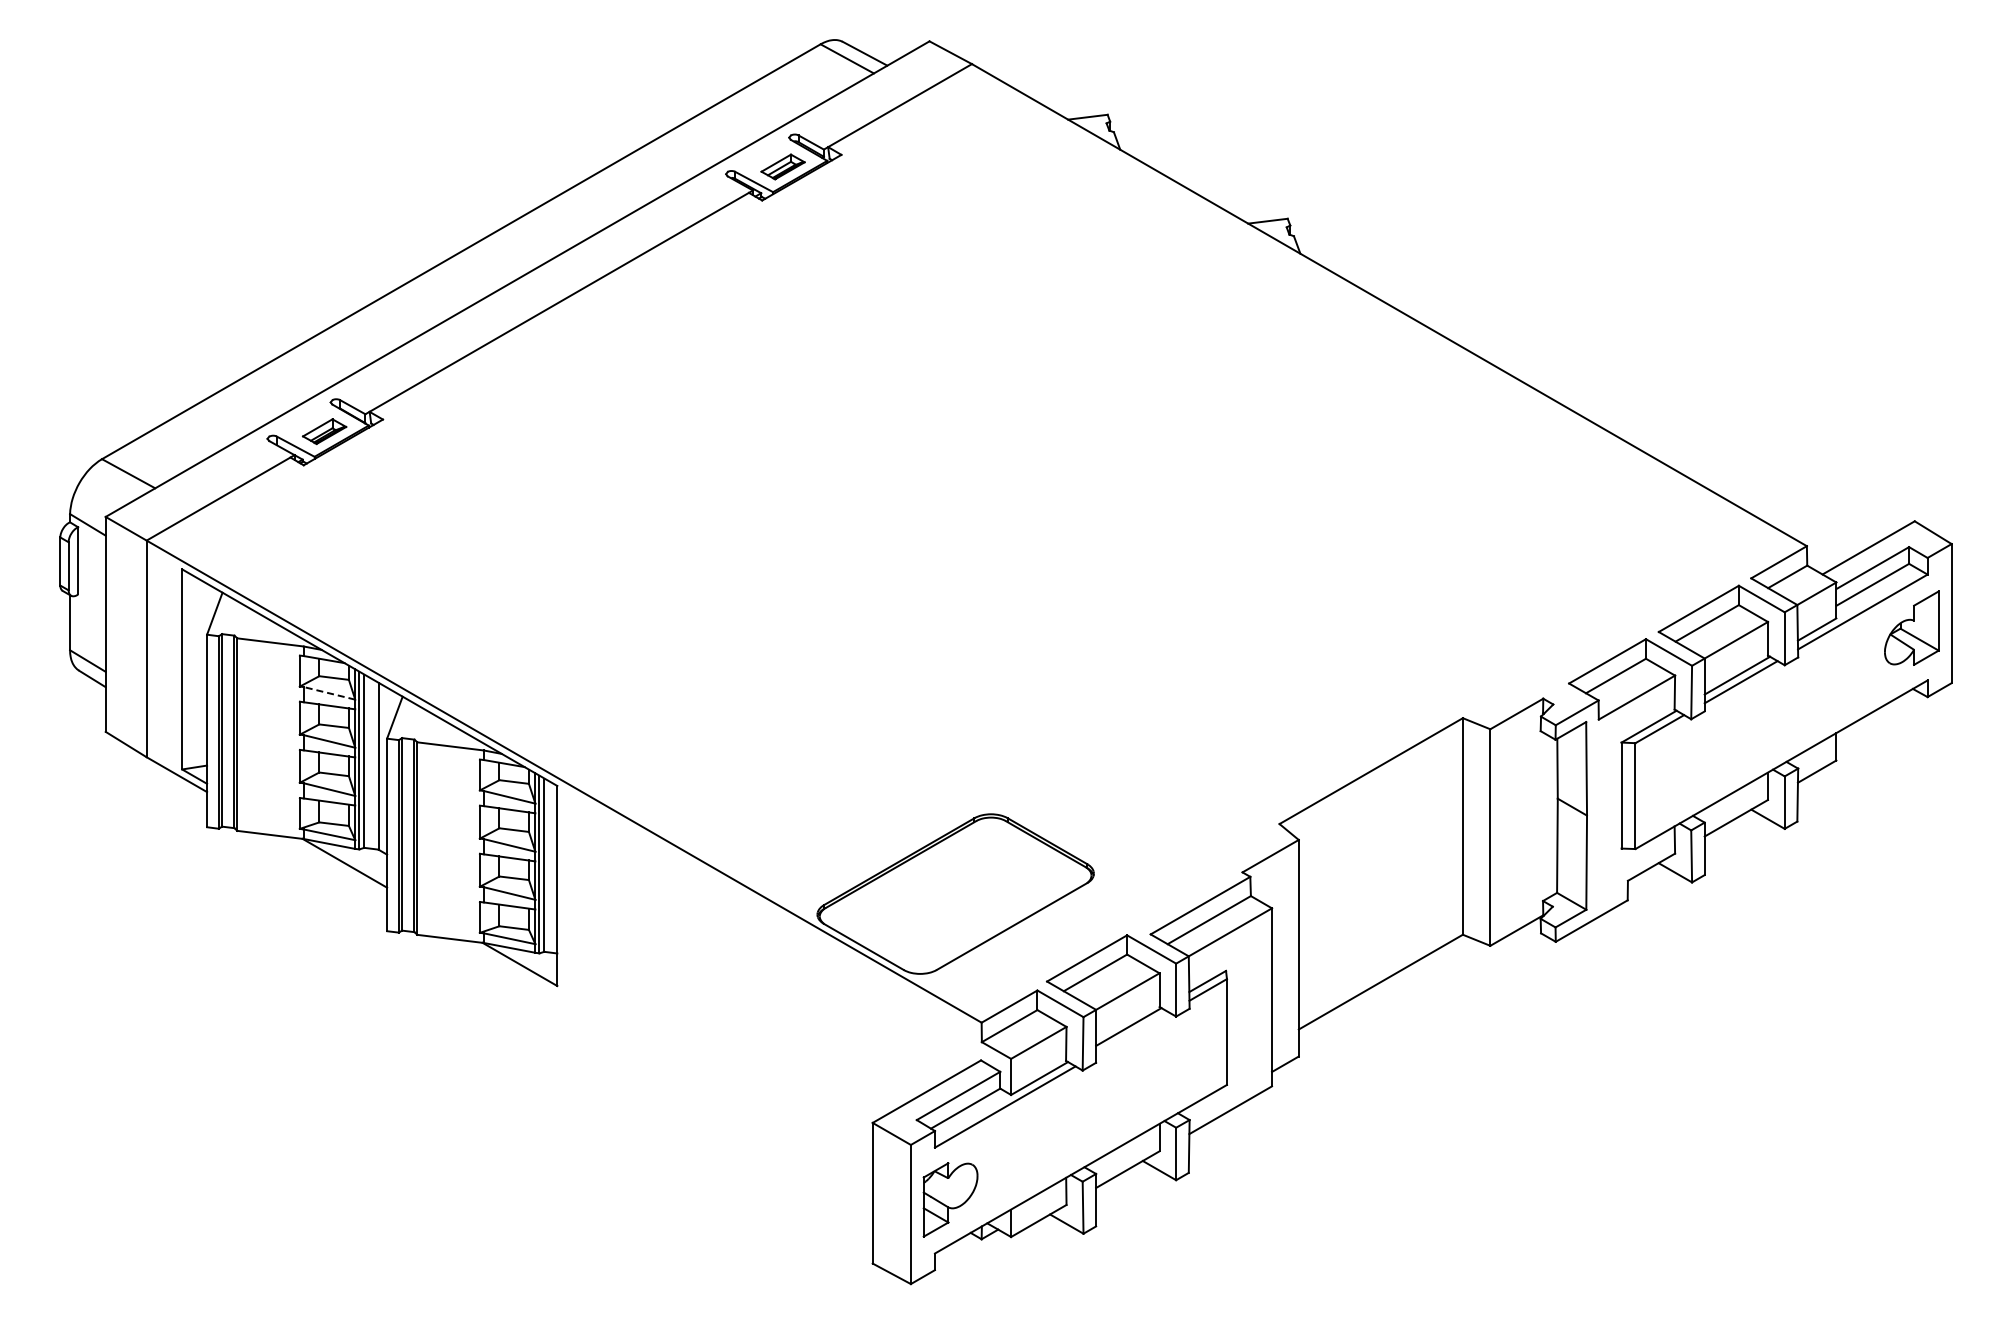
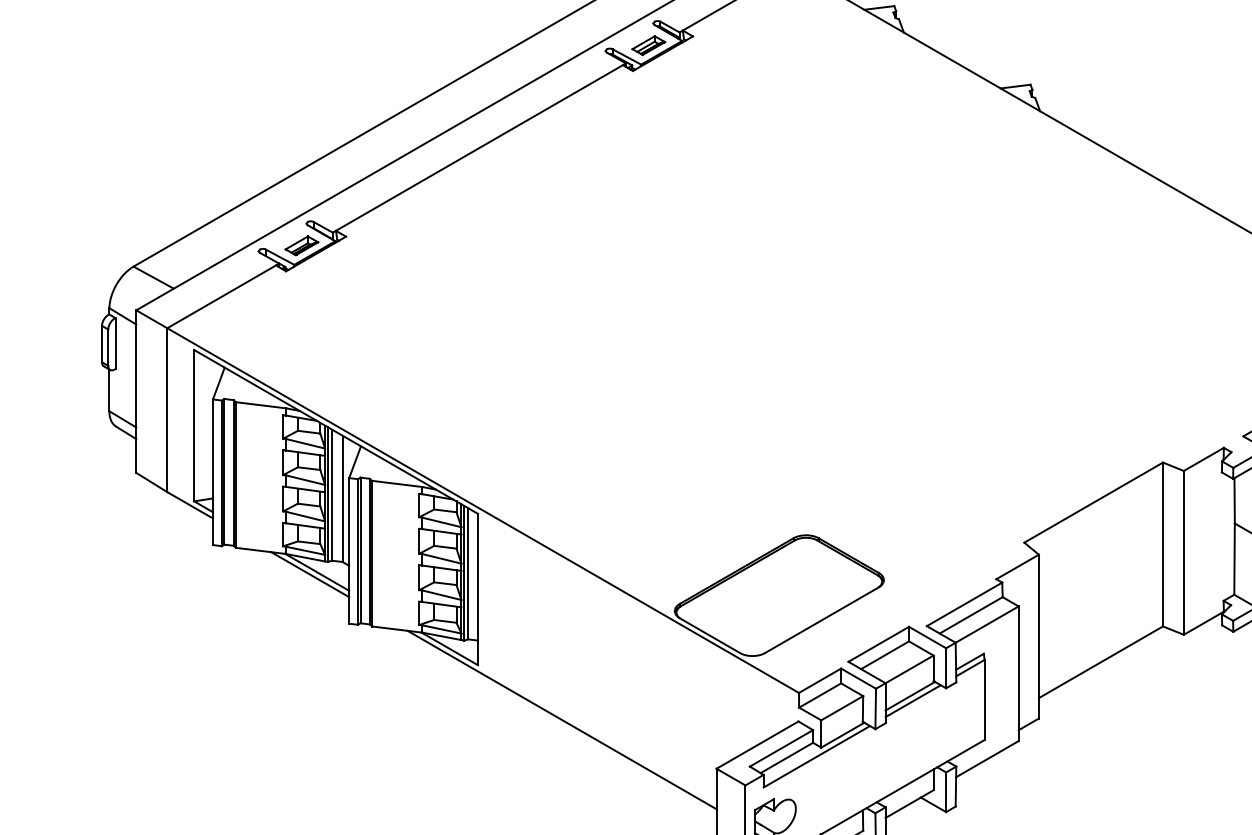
line: (329, 693) -> (305, 443), dashed -> solid
line: (335, 866) -> (310, 574), added
line: (1132, 1033) -> (913, 701), added
line: (668, 1058) -> (562, 720), added

